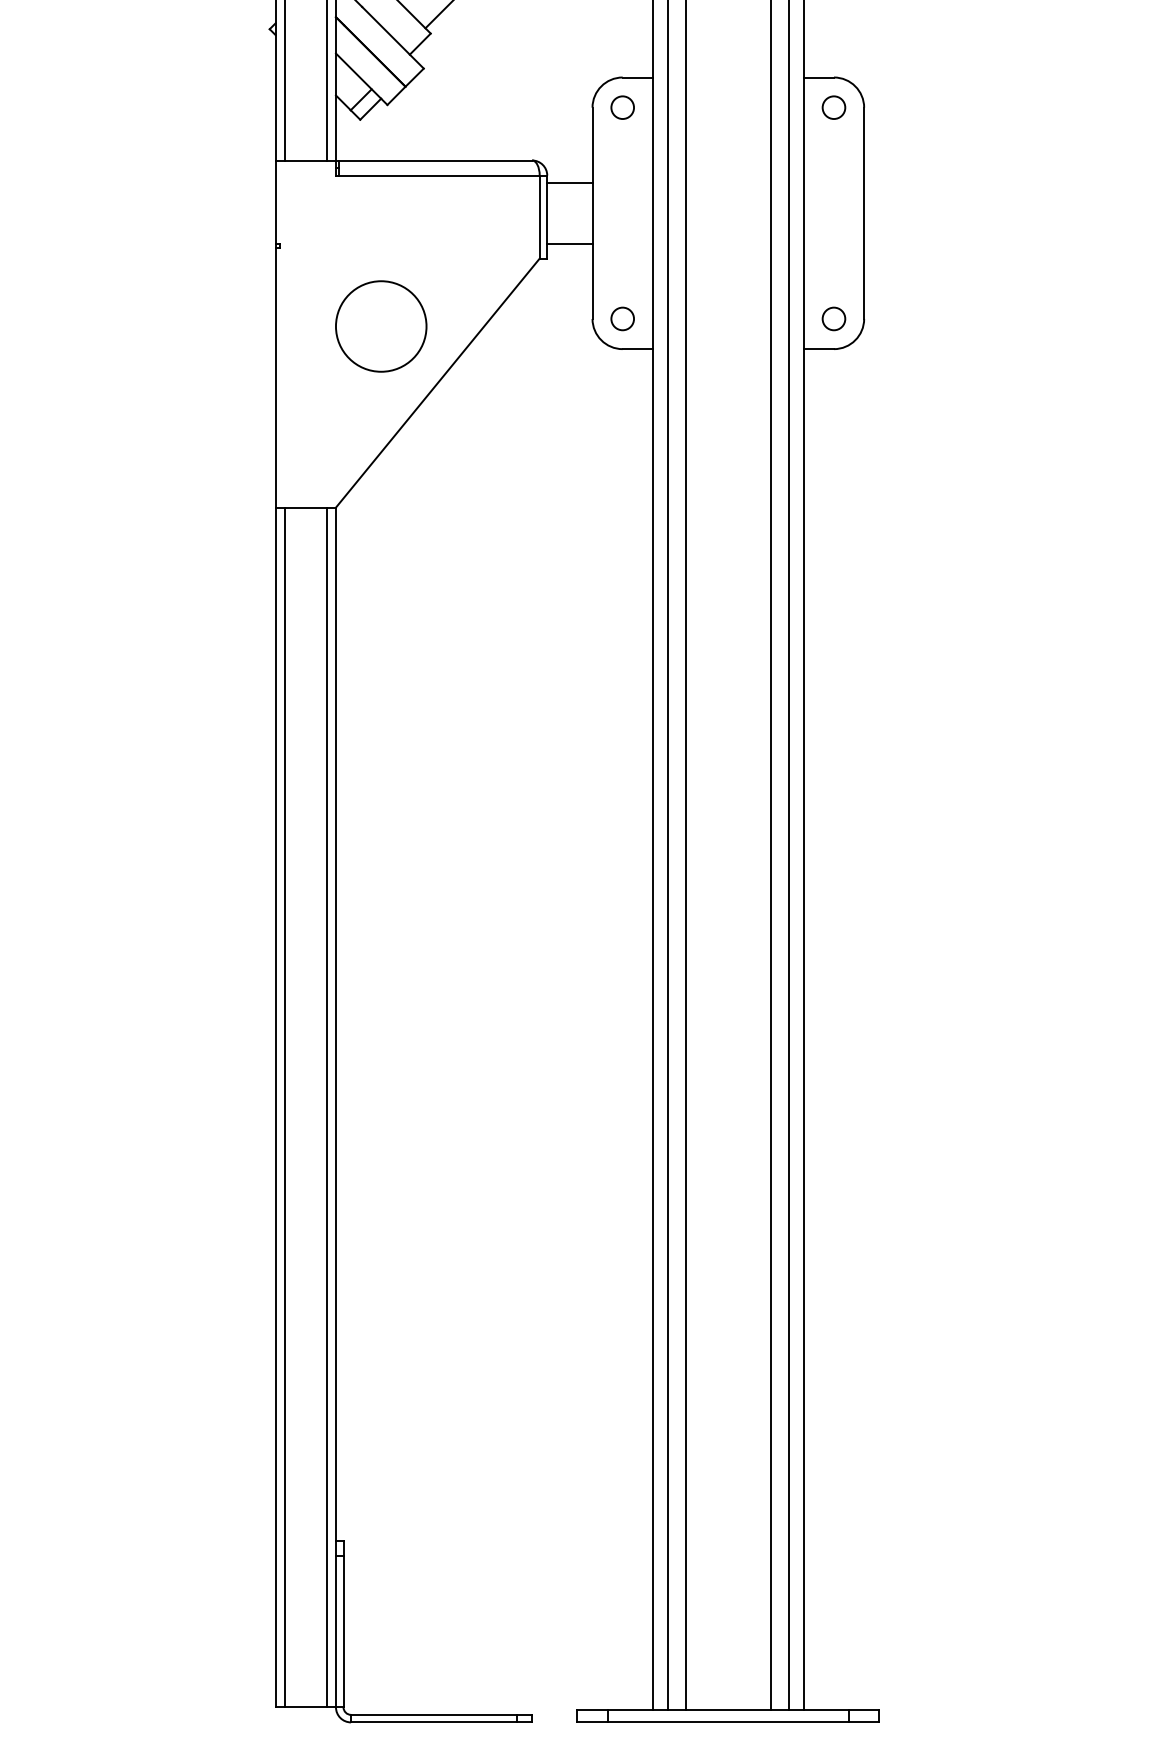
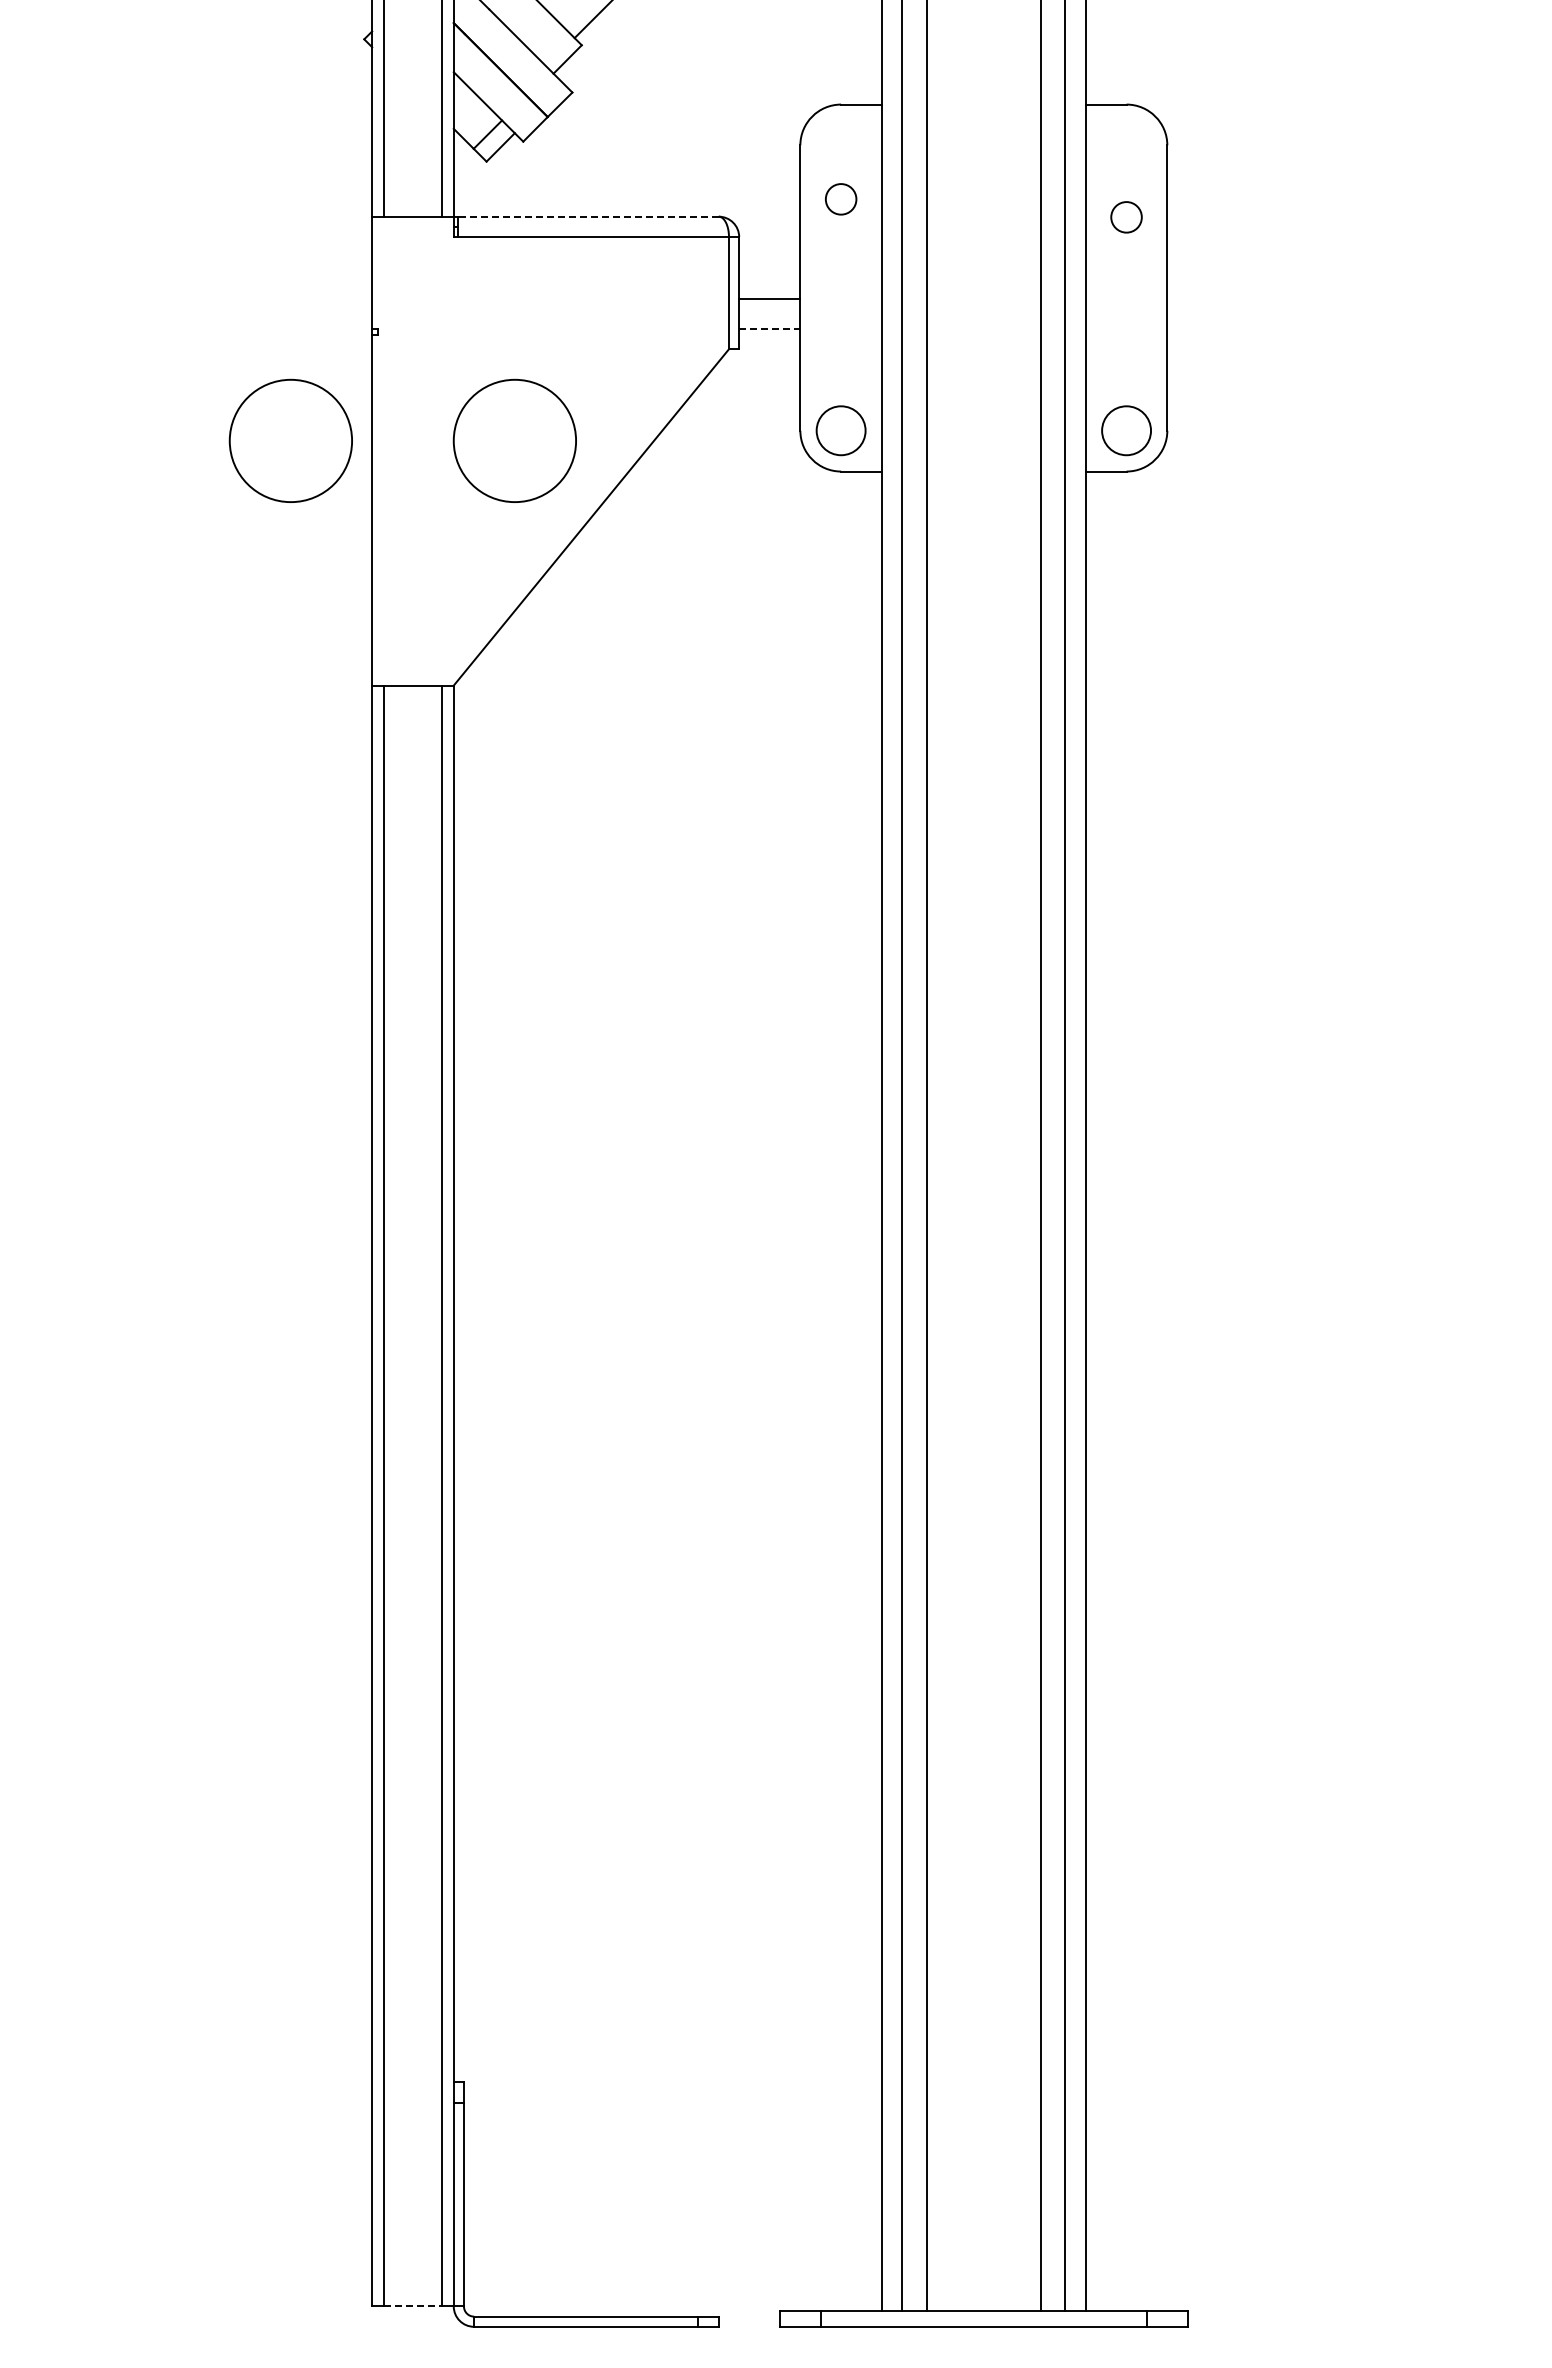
circle: (622, 107) -> (841, 199), moved
circle: (833, 107) -> (1126, 217), moved
line: (434, 160) -> (587, 216), solid -> dashed
line: (569, 183) -> (769, 299), moved
line: (569, 243) -> (769, 328), solid -> dashed
circle: (622, 318) -> (840, 430), size x1.6
circle: (833, 318) -> (1126, 430), size x1.6
circle: (215, 326) -> (290, 440), added
line: (305, 1707) -> (412, 2306), solid -> dashed

